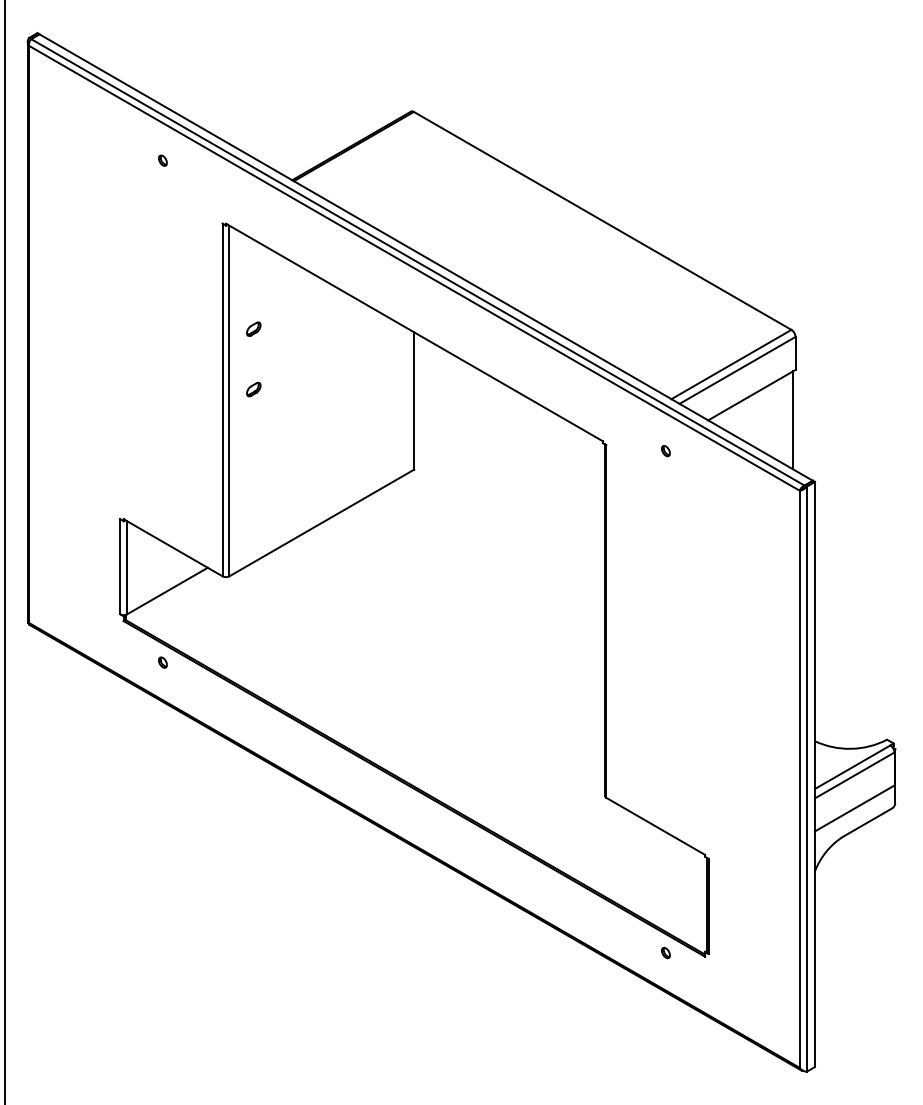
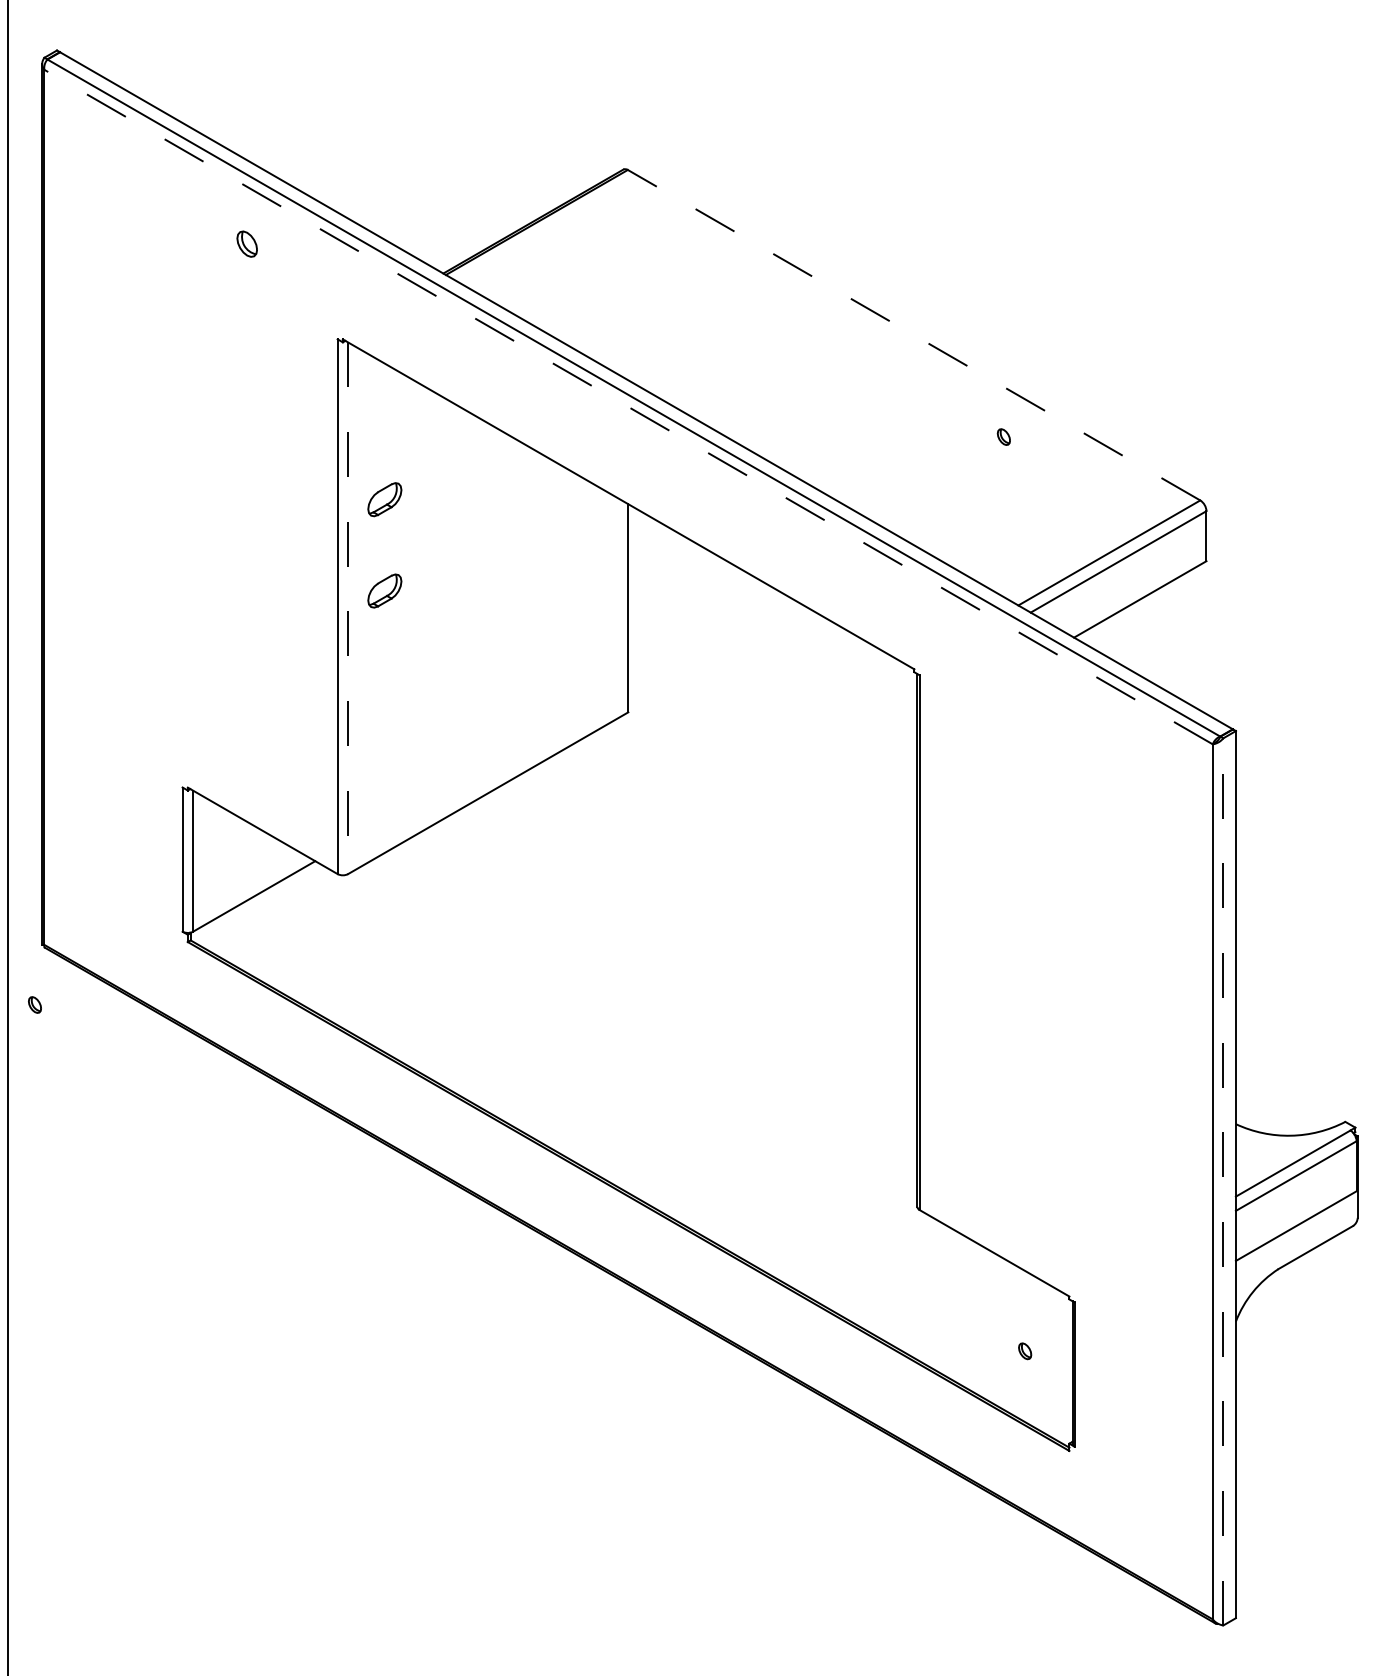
part: (162, 160) -> (246, 243), size x1.6
line: (602, 220) -> (913, 334), solid -> dashed
line: (414, 268) -> (628, 407), solid -> dashed
part: (253, 328) -> (384, 498), size x1.6
part: (253, 389) -> (384, 590), size x1.6
line: (229, 401) -> (348, 609), solid -> dashed
line: (793, 420) -> (1203, 637), removed
part: (665, 451) -> (1003, 437), moved
part: (162, 662) -> (34, 1004), moved
line: (806, 779) -> (1223, 1182), solid -> dashed
part: (665, 952) -> (1024, 1350), moved

